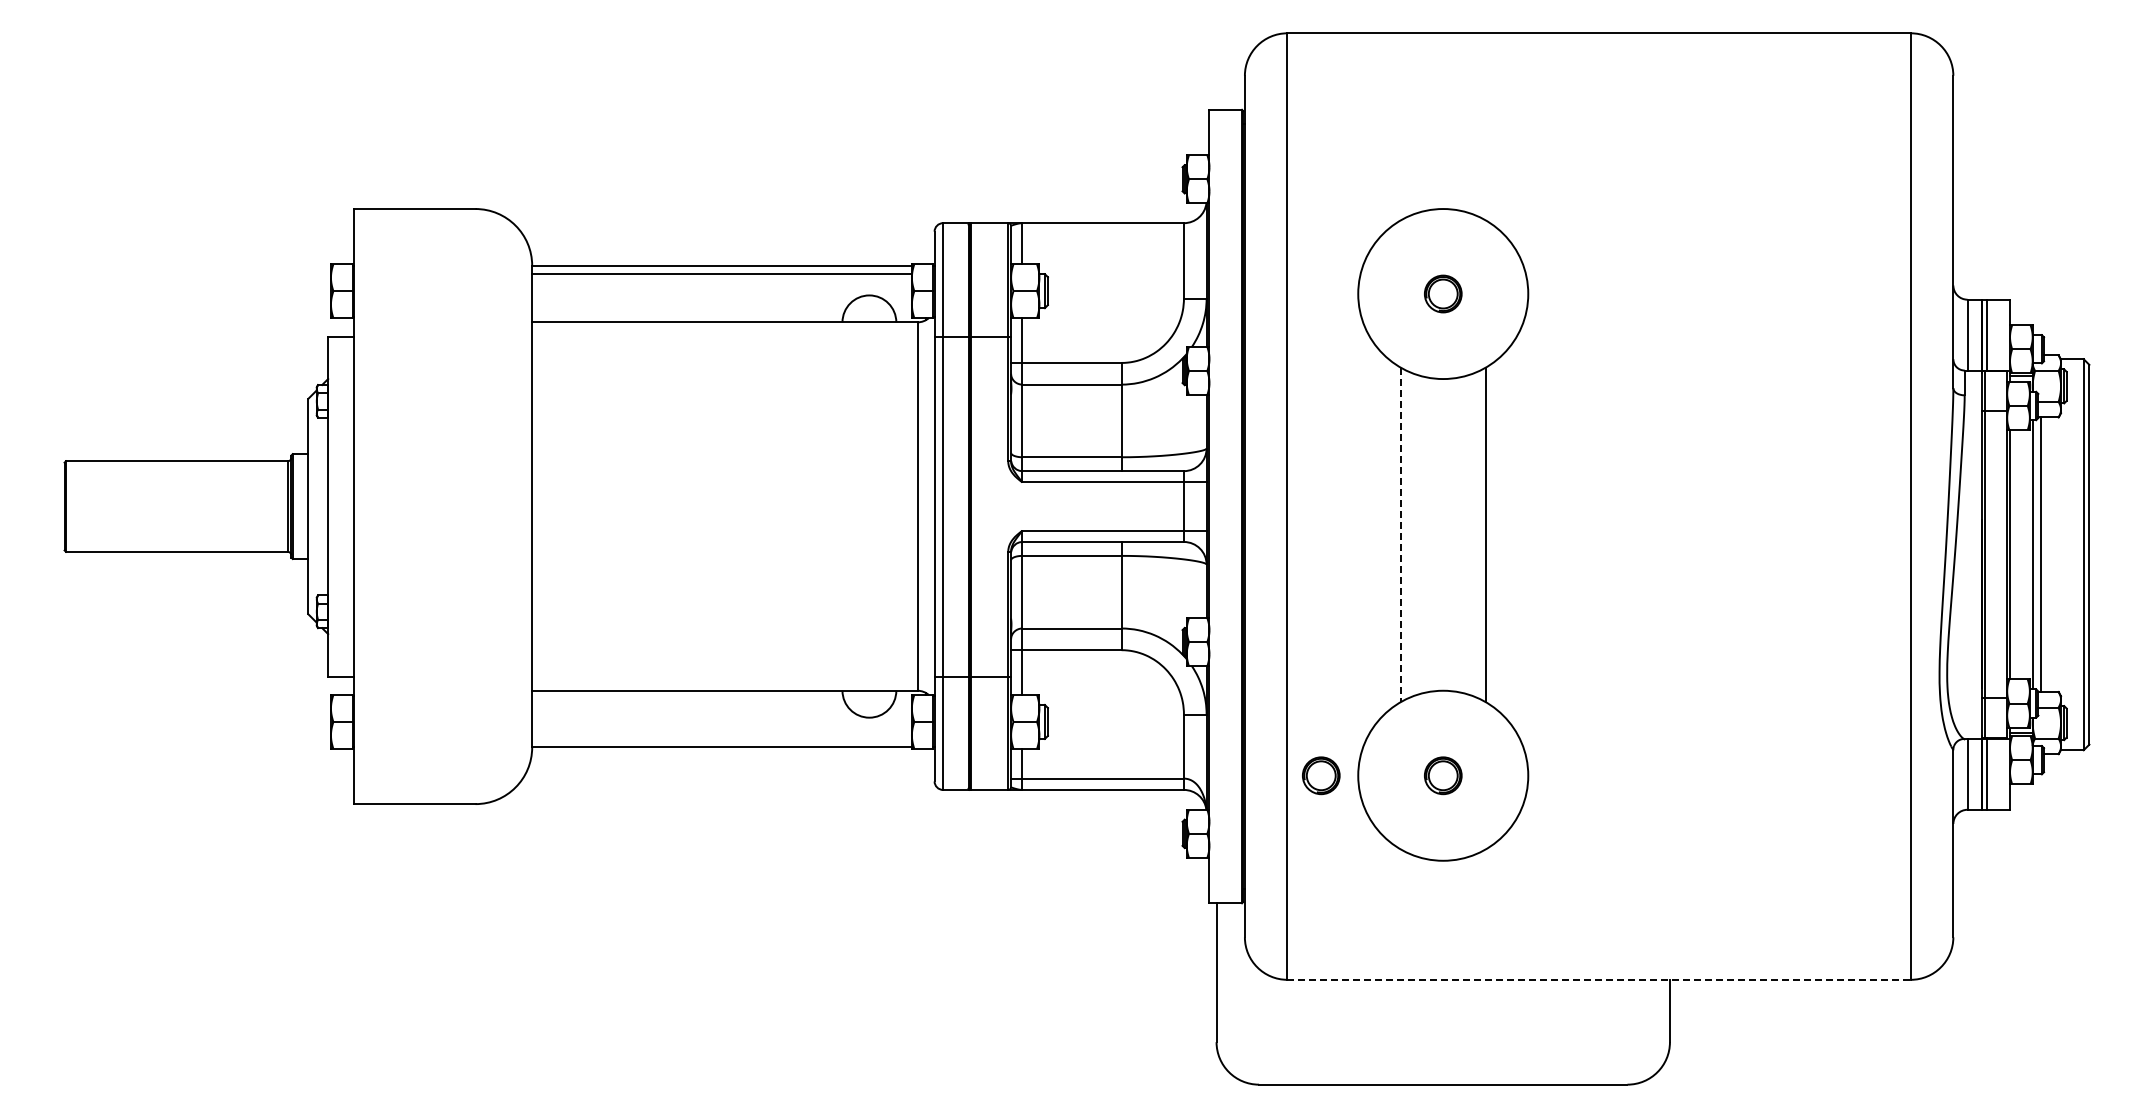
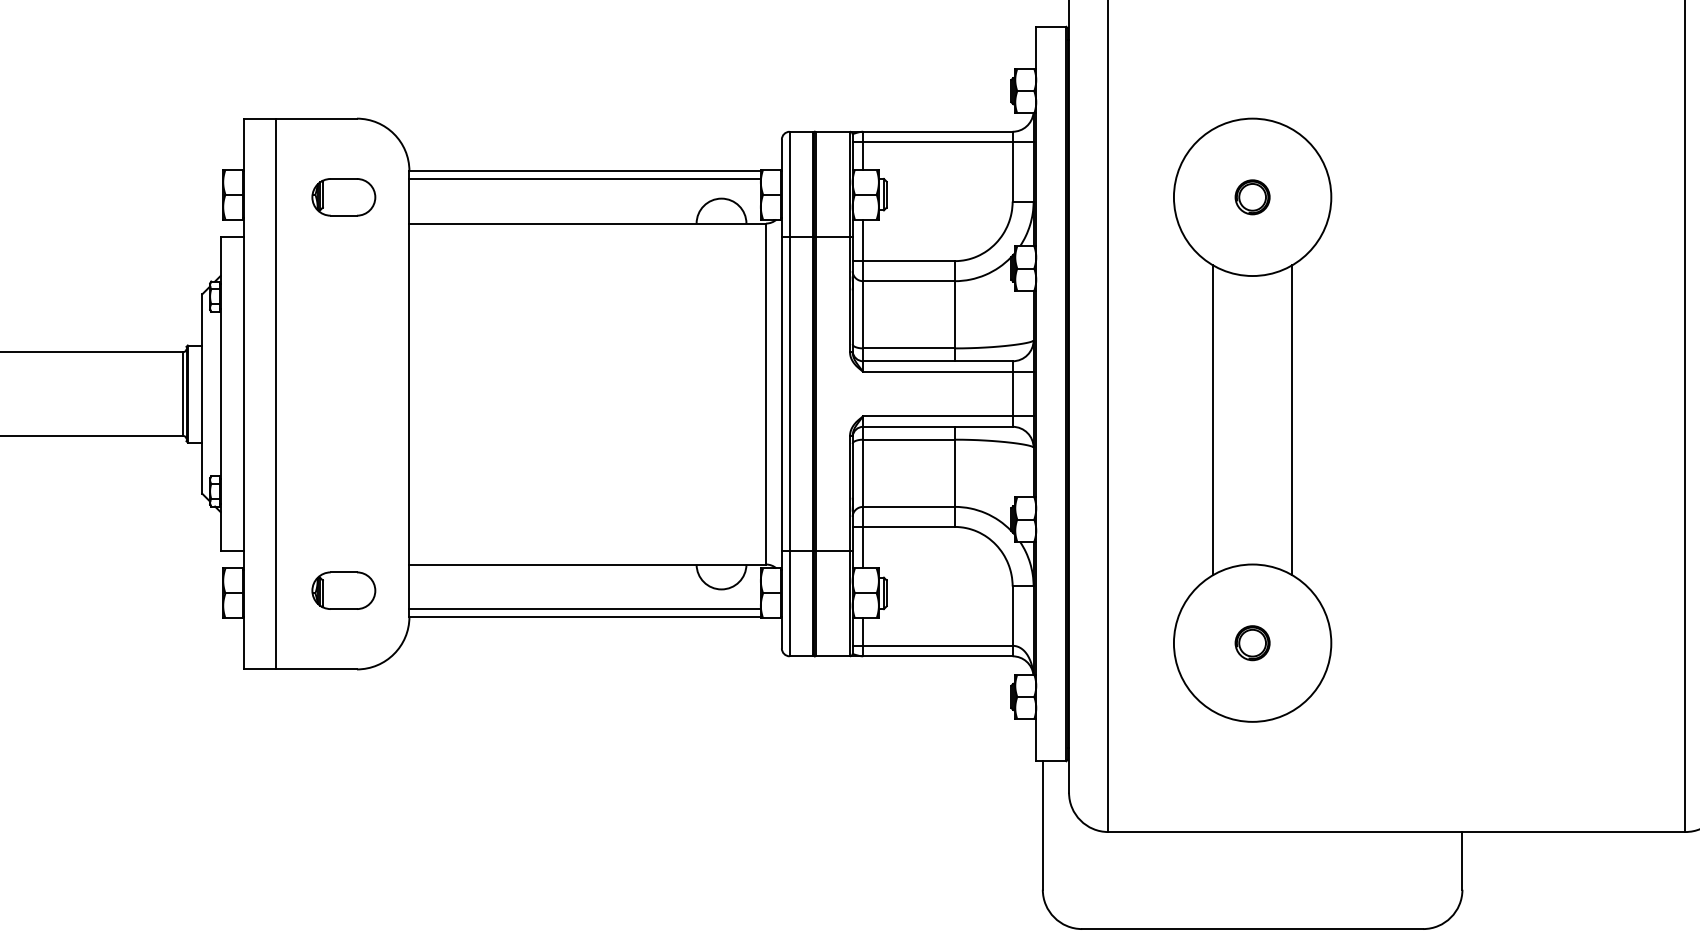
line: (1108, 234) -> (942, 142), added
part: (461, 293) -> (344, 196), added
line: (387, 506) -> (275, 393), added
line: (1400, 535) -> (1213, 420), dashed -> solid
part: (461, 718) -> (344, 590), added
line: (721, 738) -> (584, 608), added
part: (1321, 775) -> (1139, 642), removed
line: (1599, 979) -> (1397, 831), dashed -> solid

